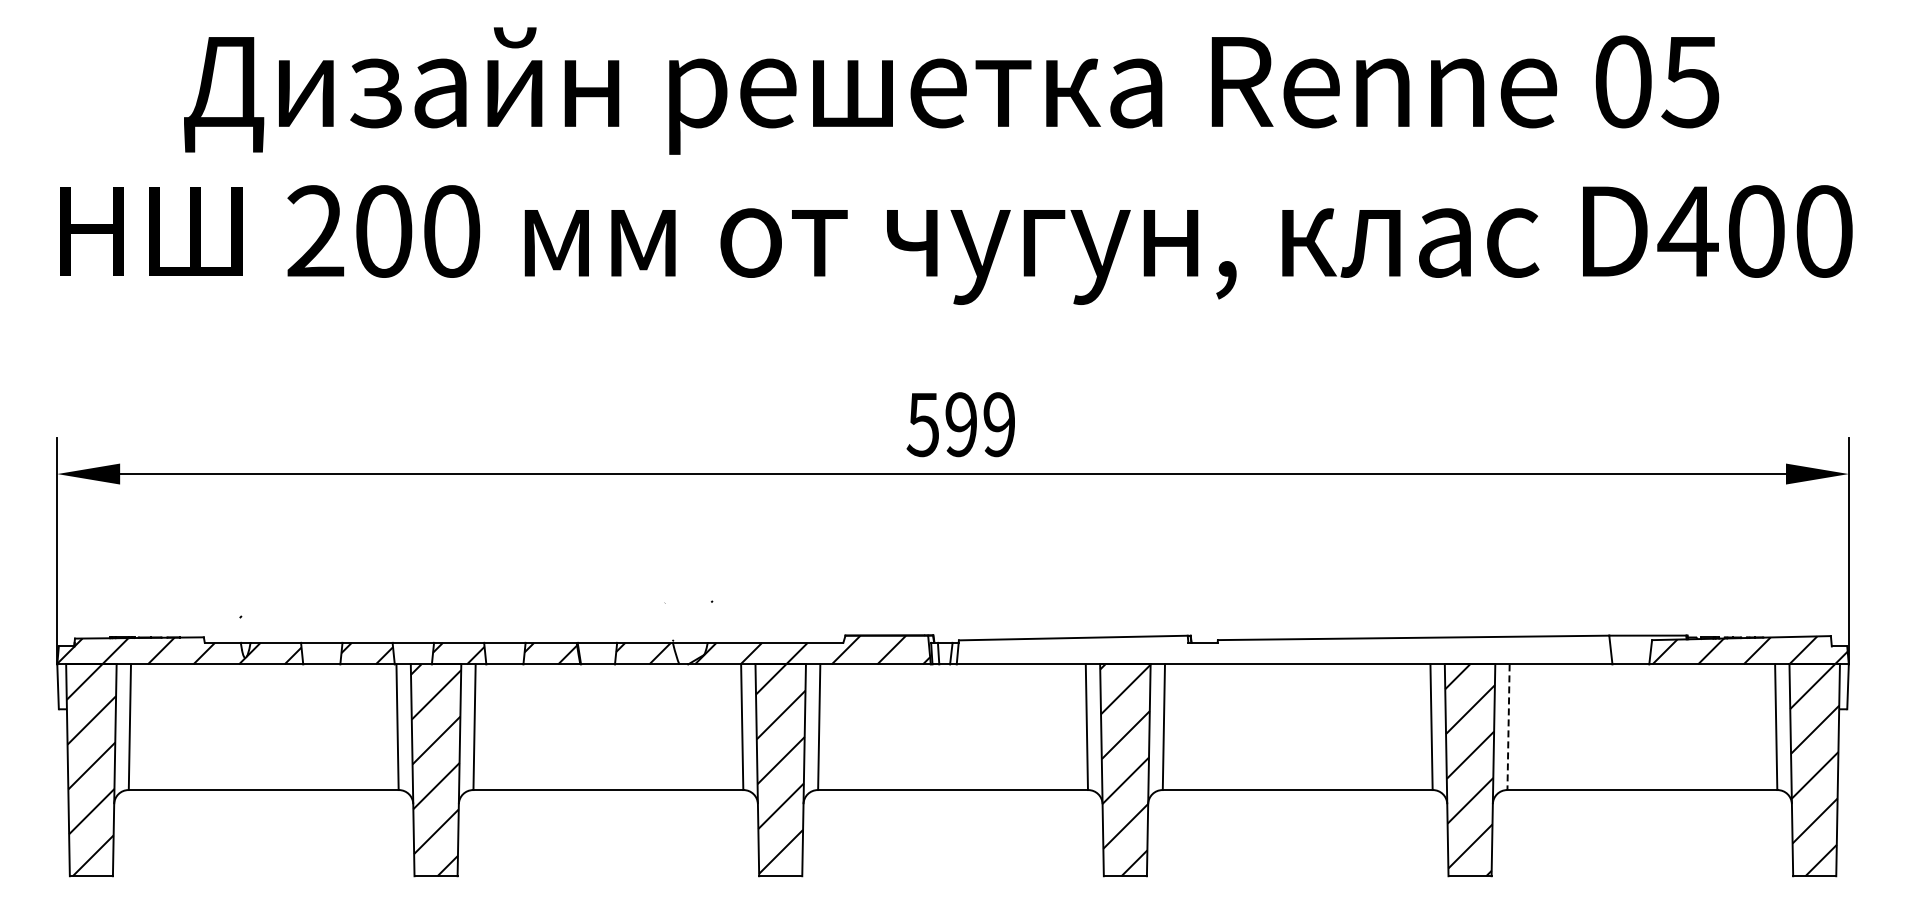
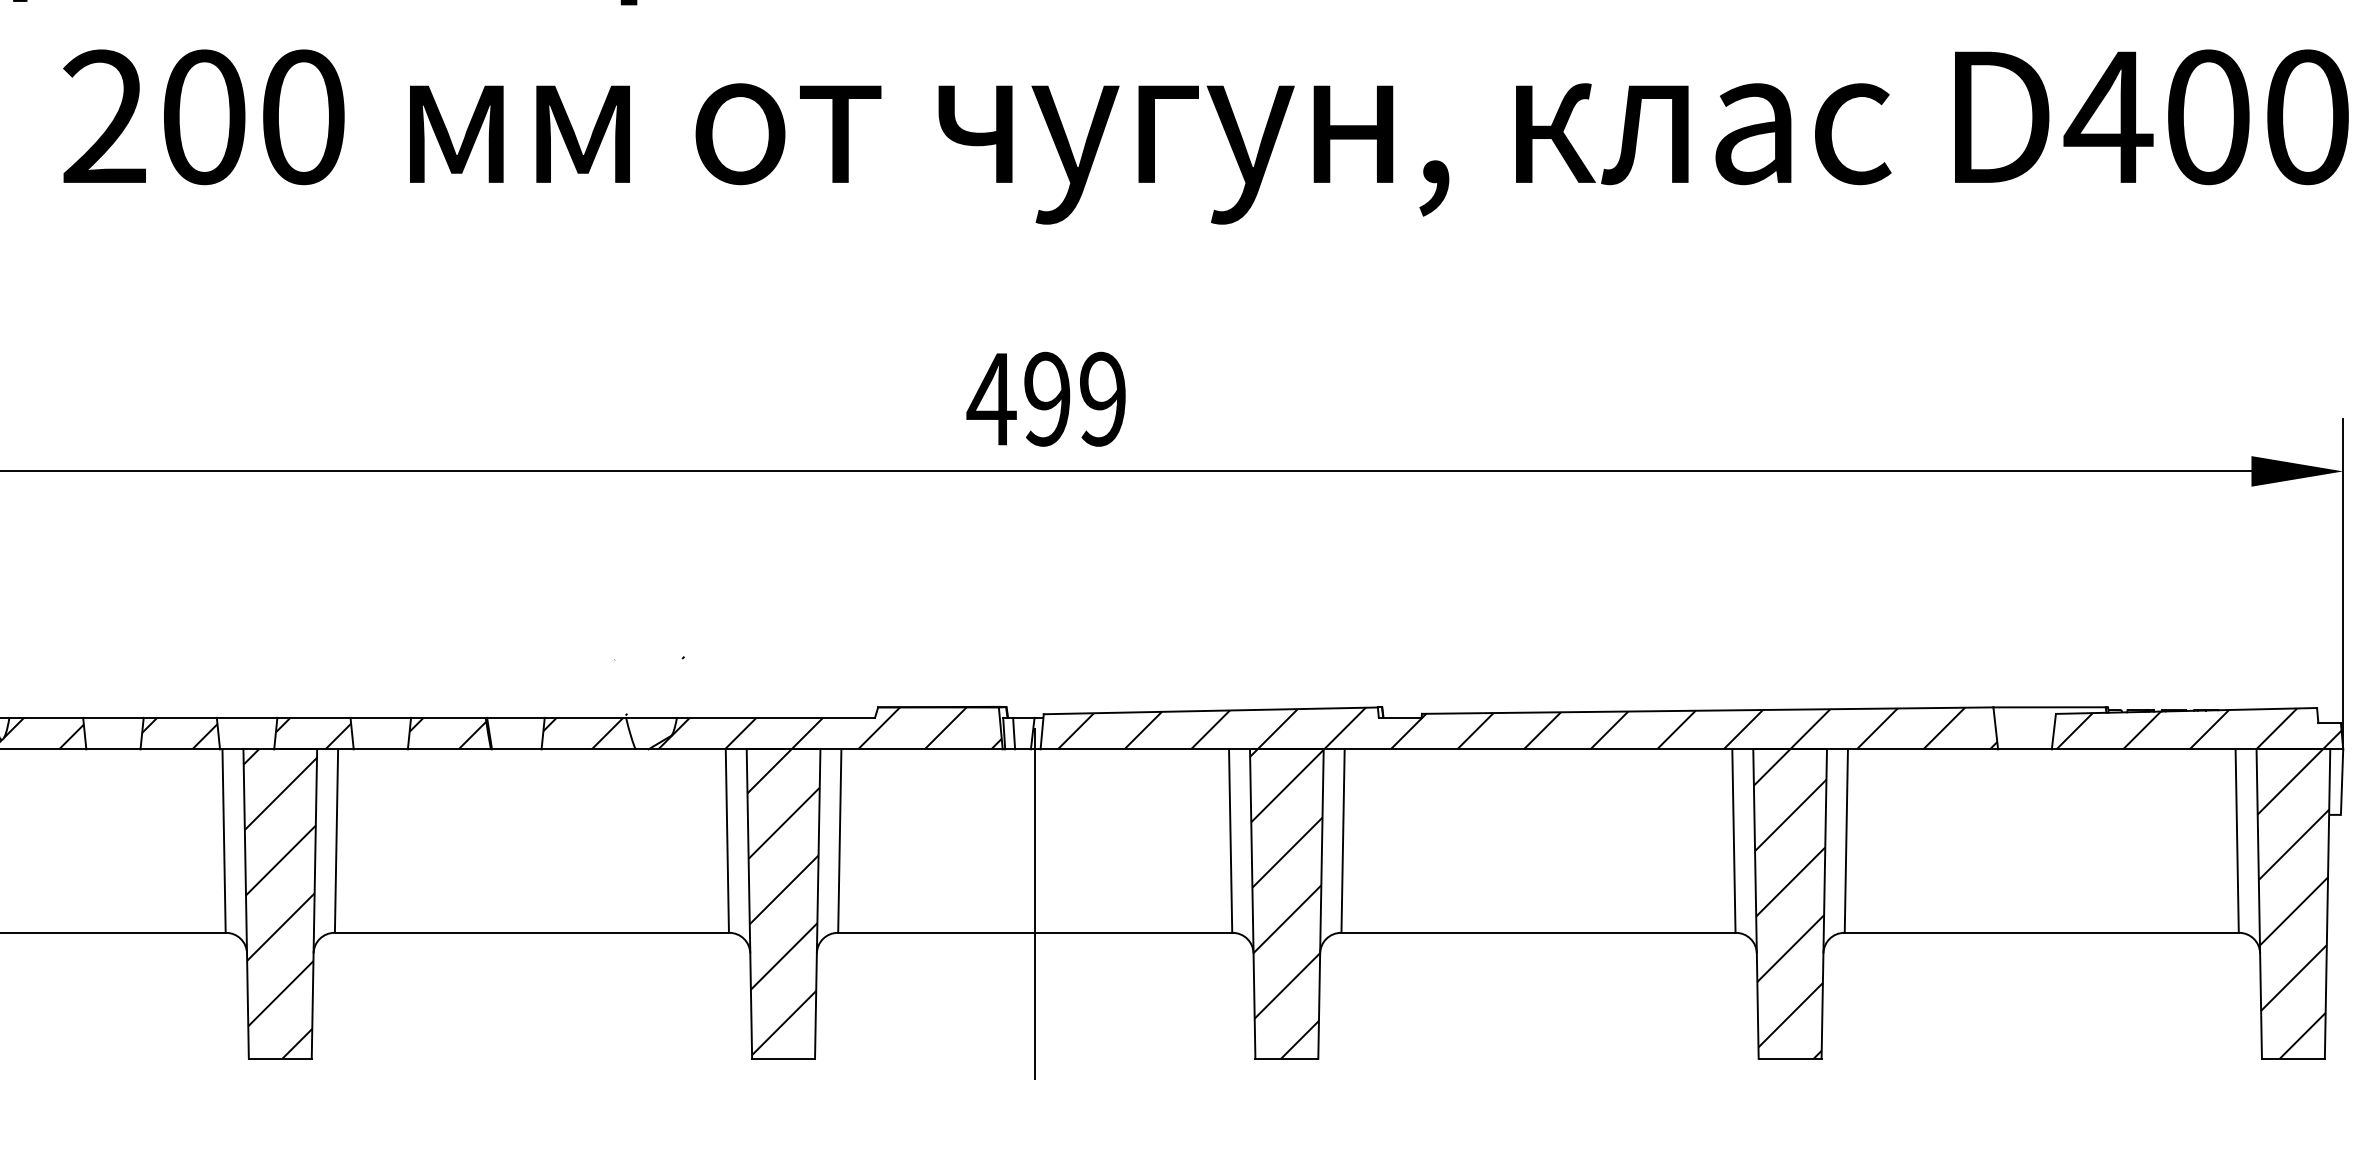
text: (923, 425) -> (992, 400), 599 -> 499
hatch: (1289, 649) -> (1526, 727), added
line: (1508, 727) -> (1846, 841), dashed -> solid
line: (953, 770) -> (1035, 904), added

